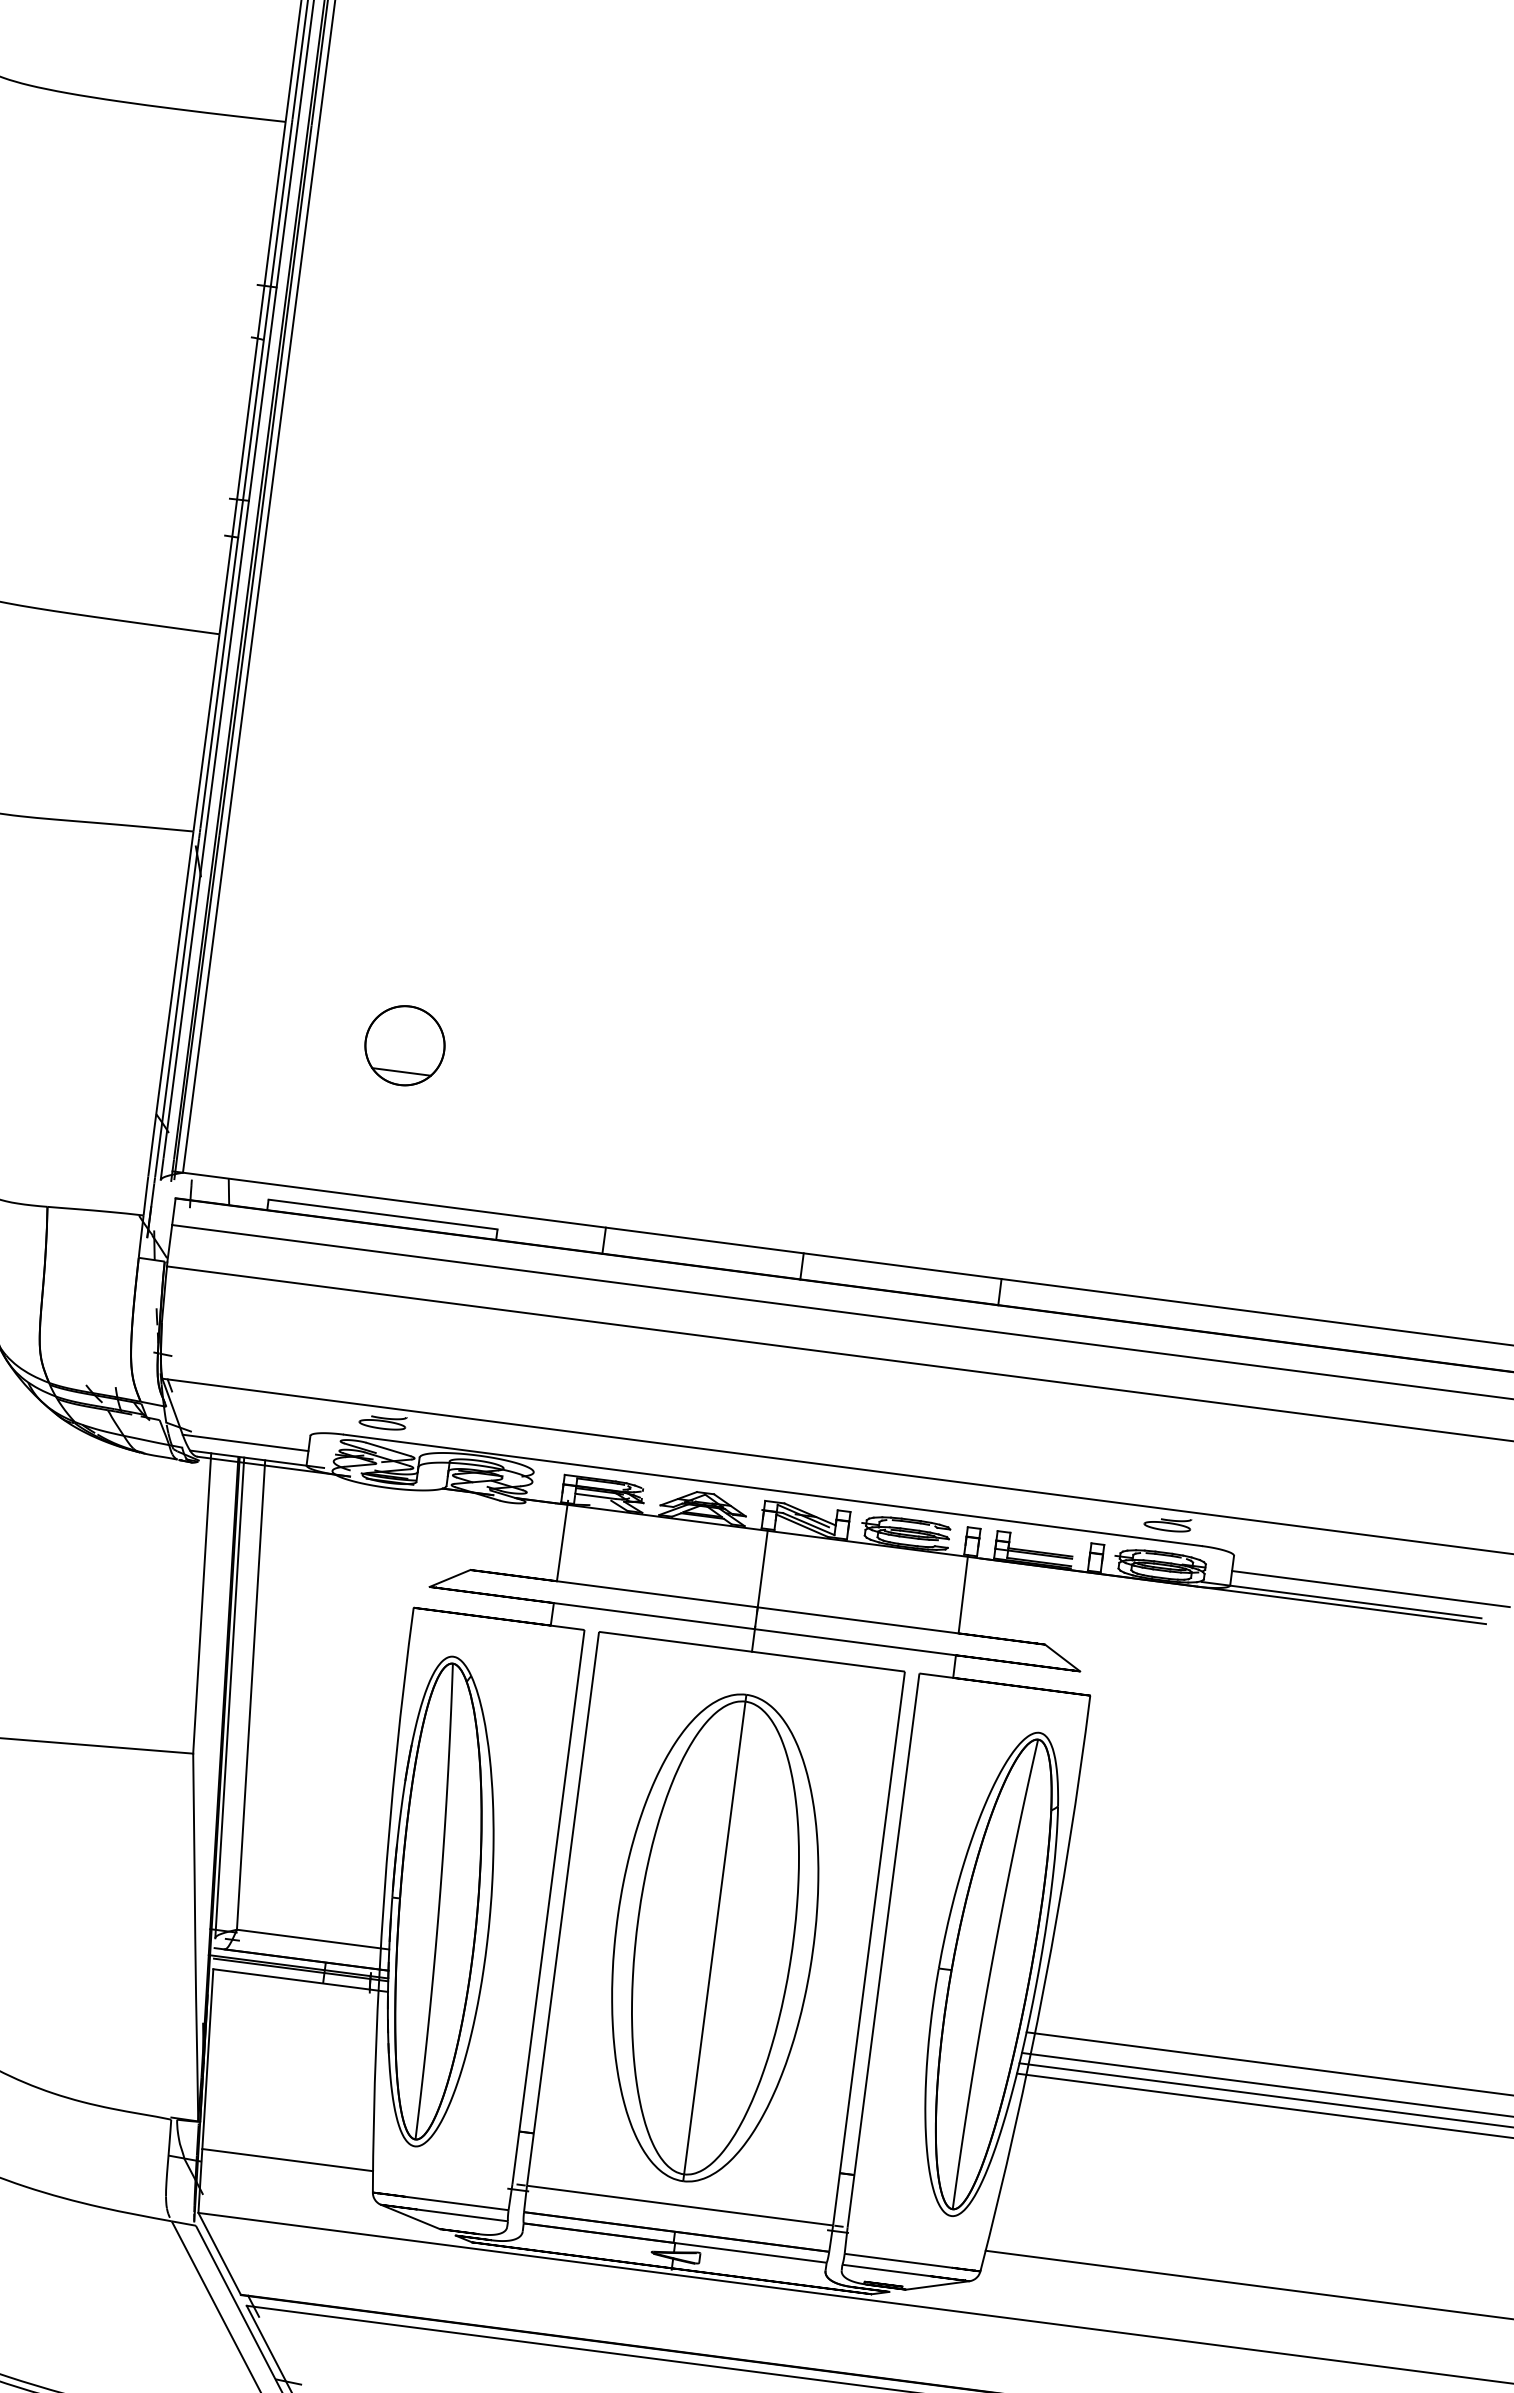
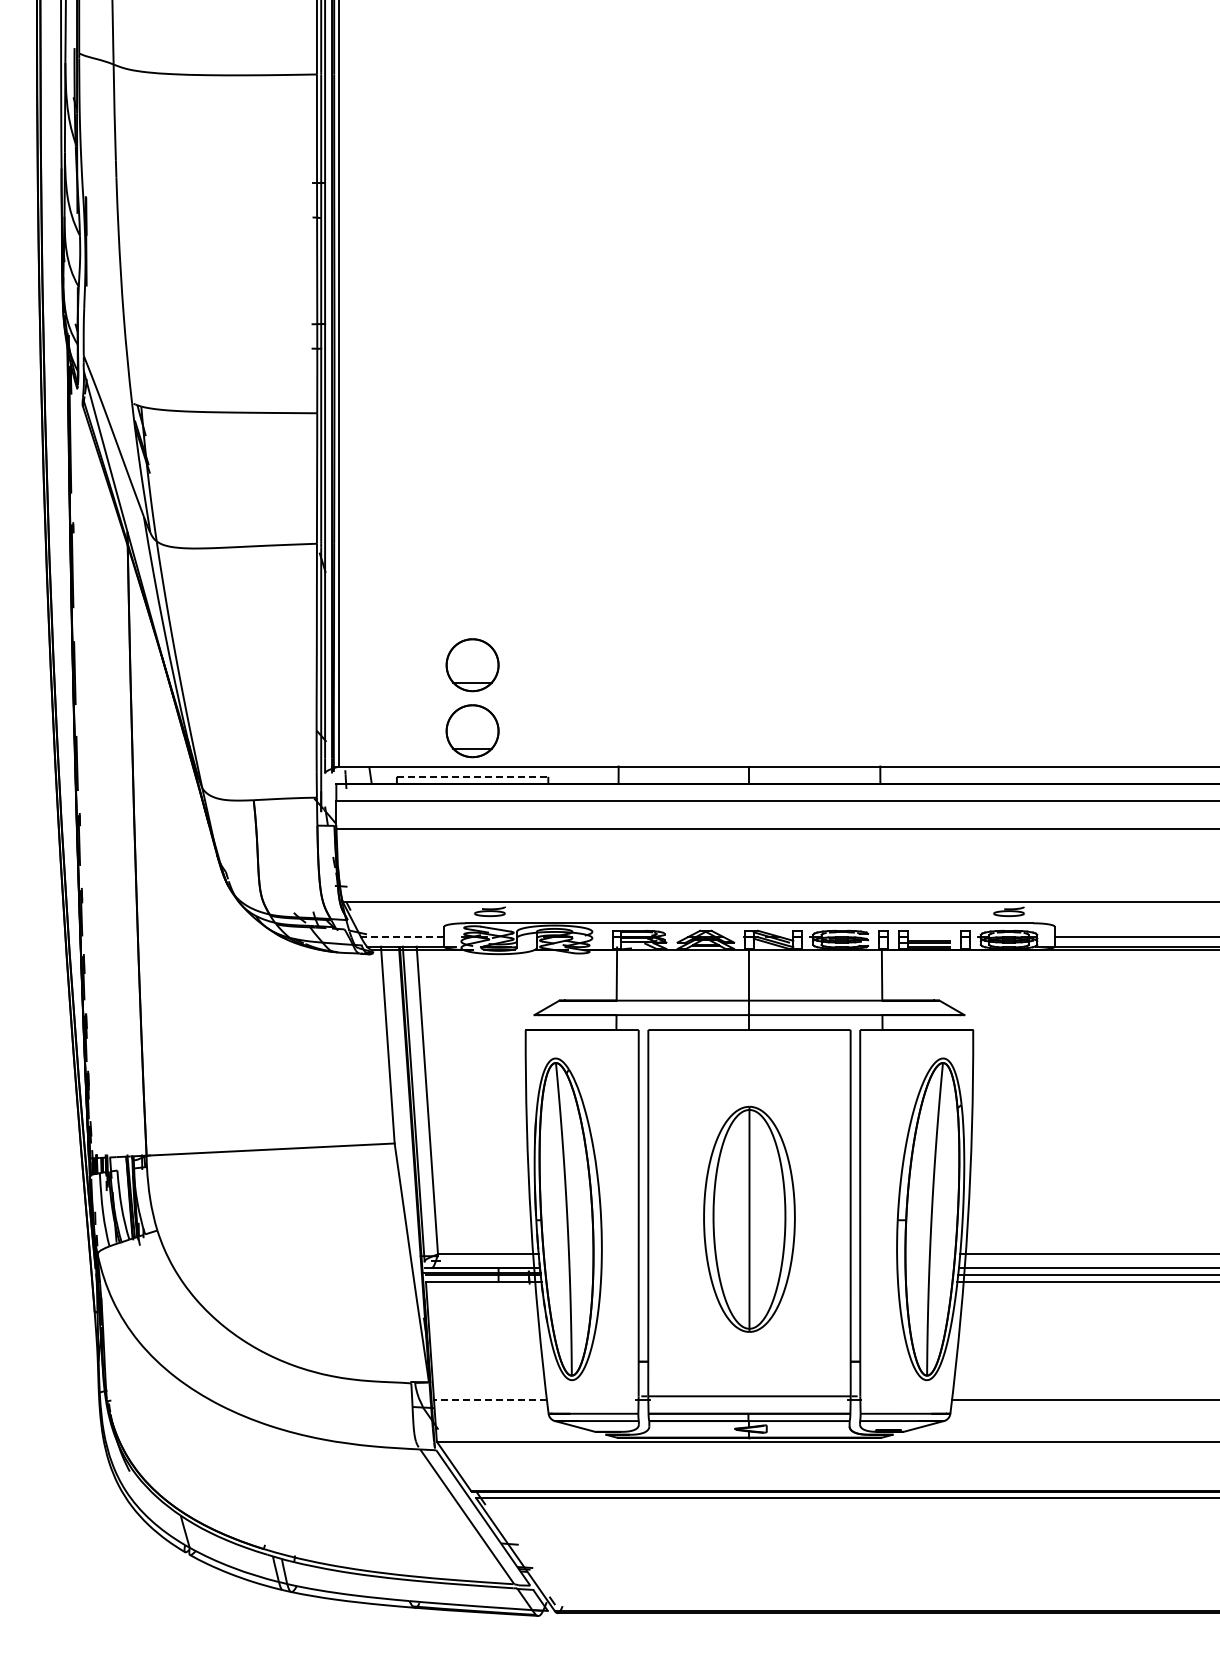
part: (391, 1145) -> (472, 731), added
line: (382, 1213) -> (472, 776), solid -> dashed
line: (245, 1442) -> (402, 936), solid -> dashed
part: (714, 1938) -> (749, 1219), size x0.7
line: (286, 2159) -> (489, 1399), solid -> dashed

